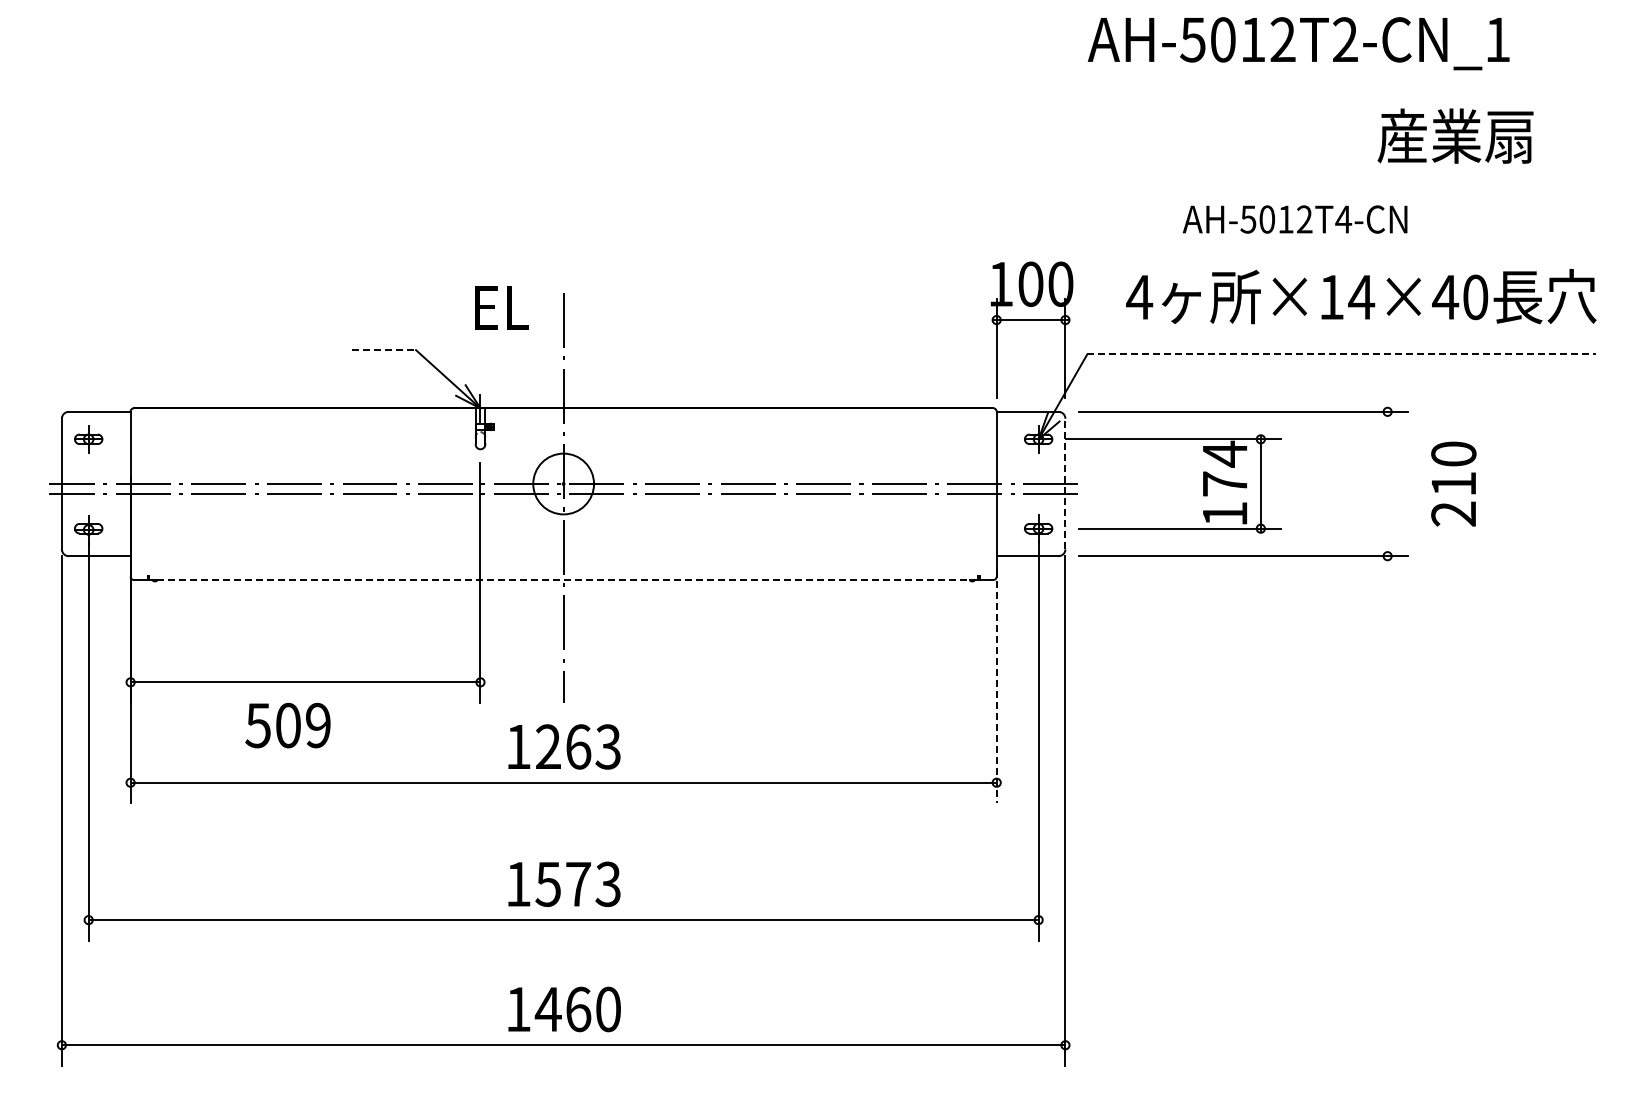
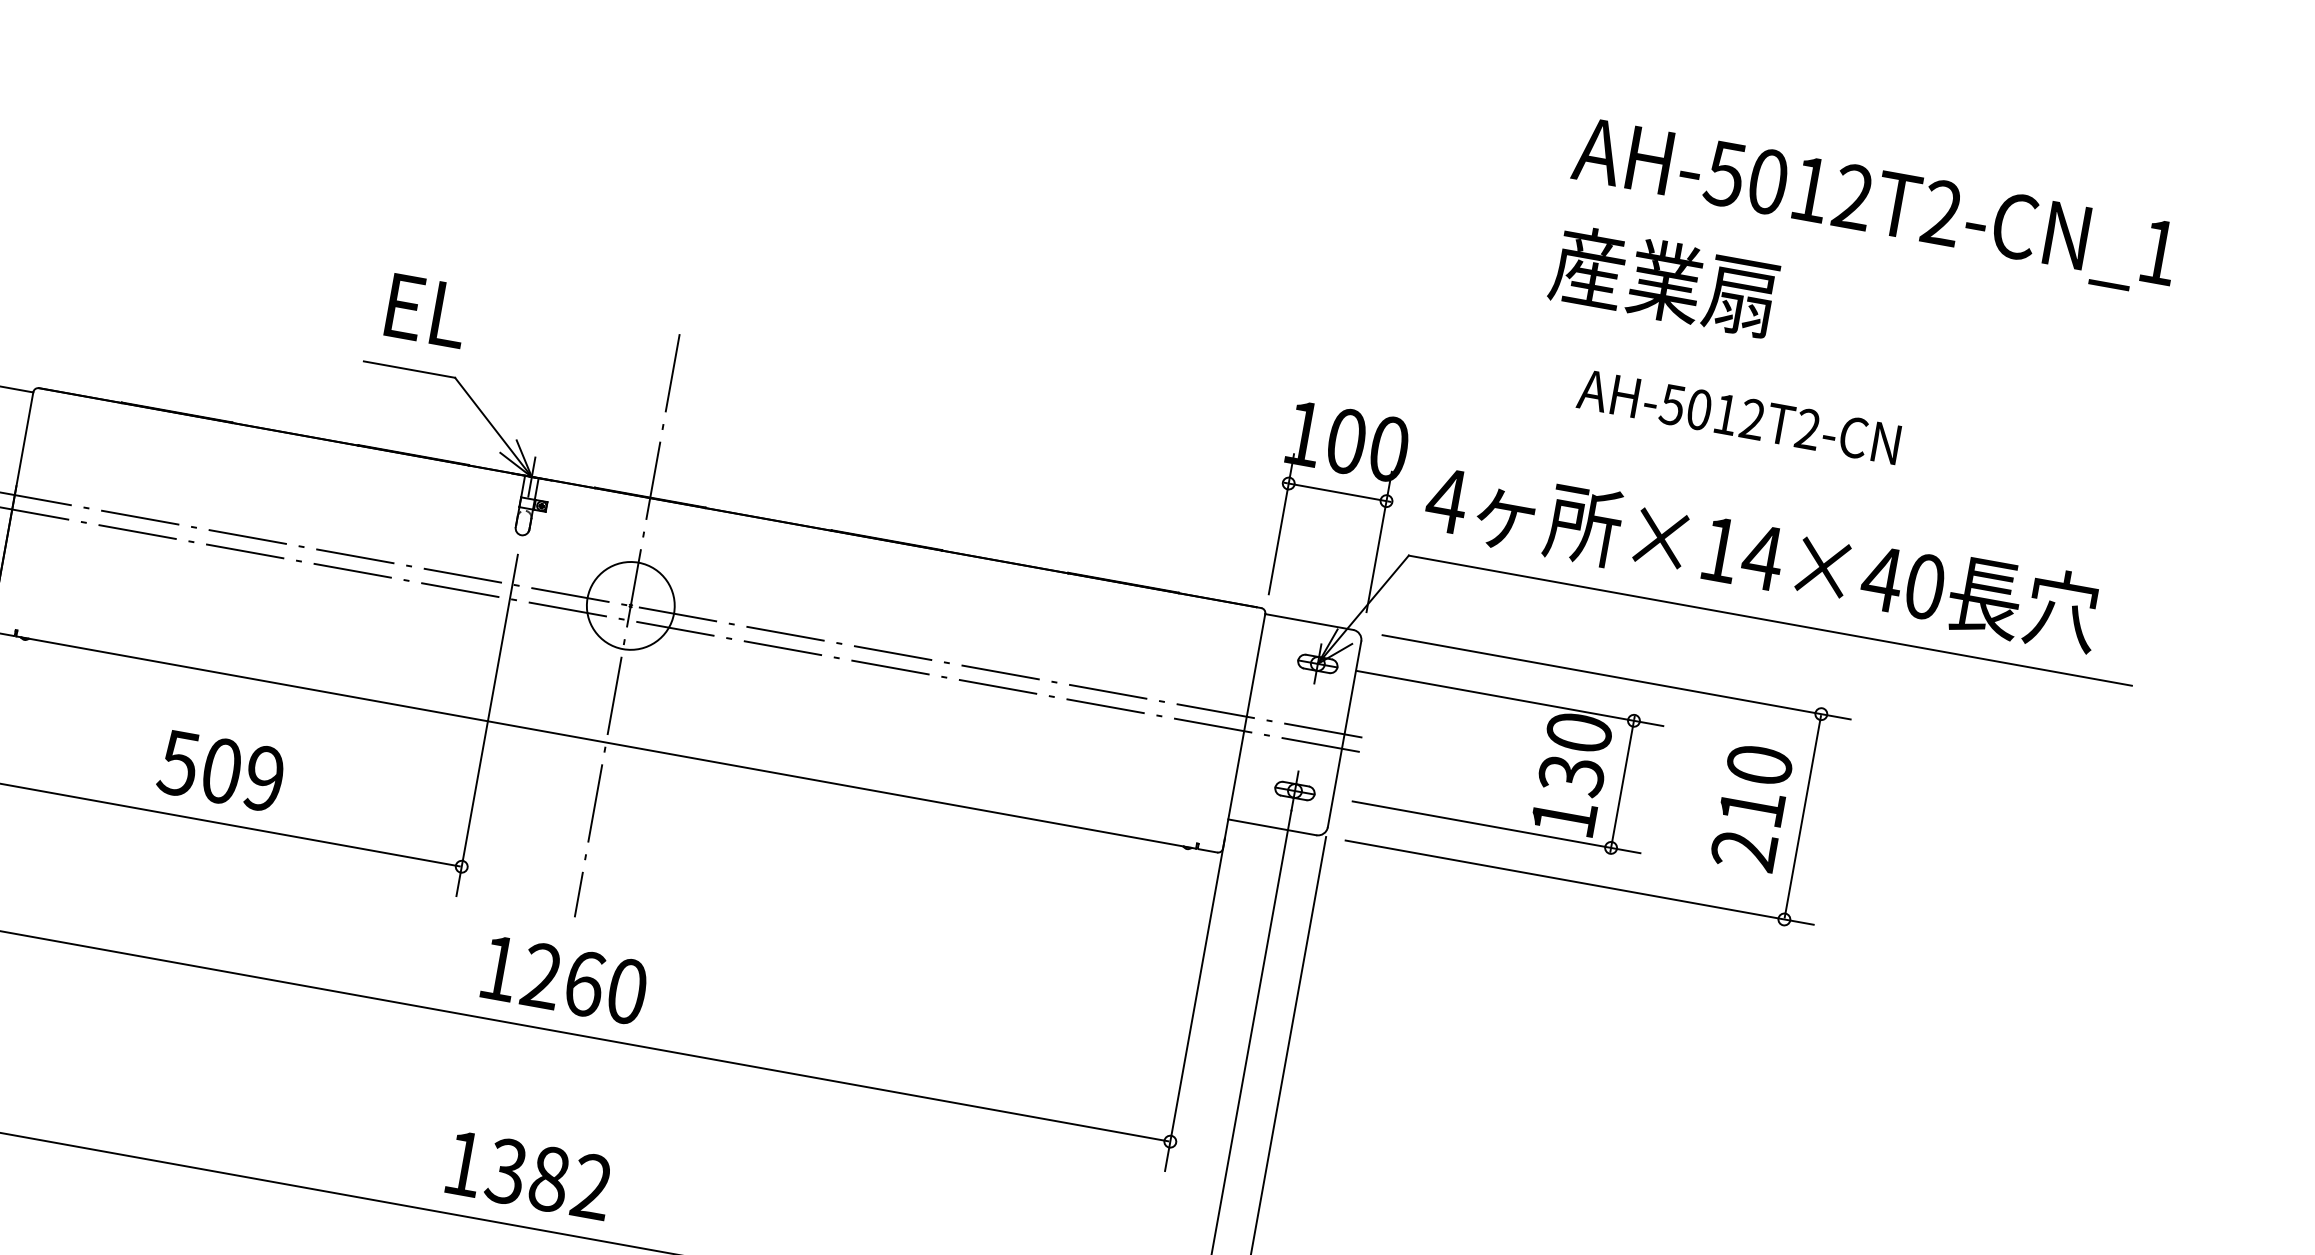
text: (1298, 43) -> (1874, 206), moved
text: (1455, 135) -> (1664, 280), moved
text: (1343, 219) -> (1807, 429), AH-5012T4-CN -> AH-5012T2-CN
text: (1361, 296) -> (1762, 556), moved
text: (501, 307) -> (426, 310), moved
line: (384, 350) -> (410, 370), dashed -> solid
line: (1341, 354) -> (1770, 620), dashed -> solid
text: (1224, 468) -> (1574, 752), 174 -> 130
line: (1065, 483) -> (1344, 733), dashed -> solid
line: (1387, 483) -> (1802, 816), added
text: (1453, 483) -> (1751, 806), moved
line: (563, 580) -> (605, 743), dashed -> solid
line: (996, 686) -> (1194, 1004), dashed -> solid
text: (287, 725) -> (220, 770), moved
text: (607, 746) -> (625, 990), 1263 -> 1260
text: (577, 884) -> (547, 1179), 1573 -> 1382

